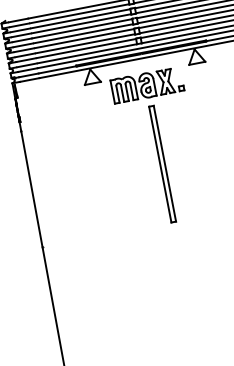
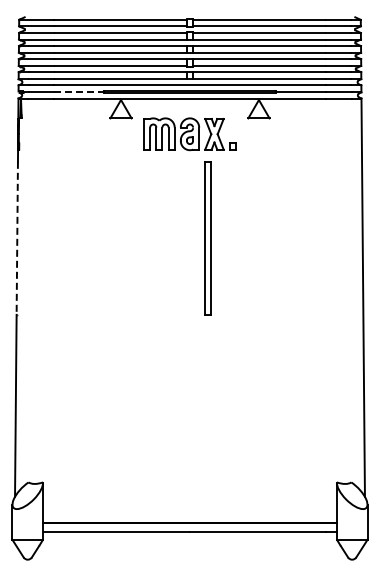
line: (57, 69) -> (79, 92), solid -> dashed
part: (162, 164) -> (207, 238), moved
line: (32, 189) -> (17, 238), solid -> dashed

